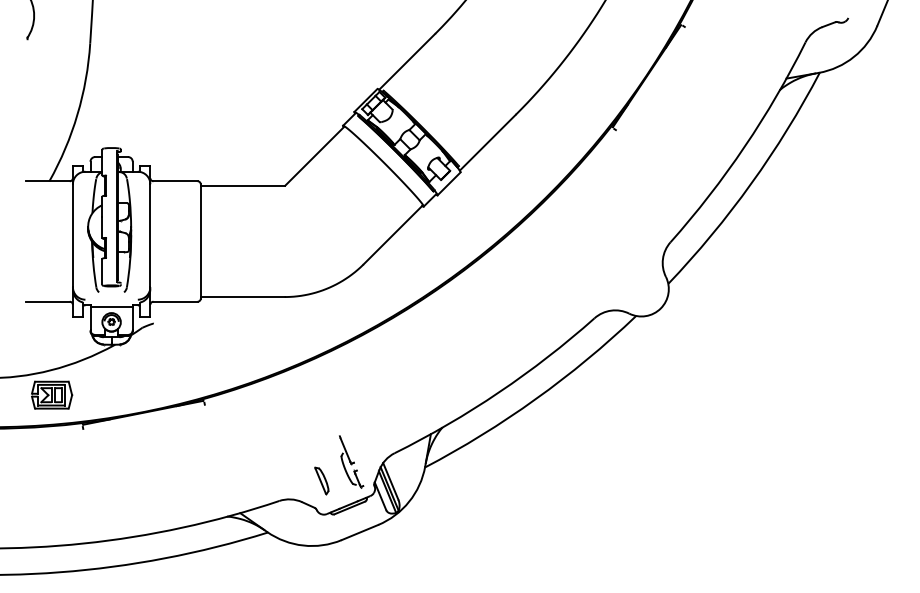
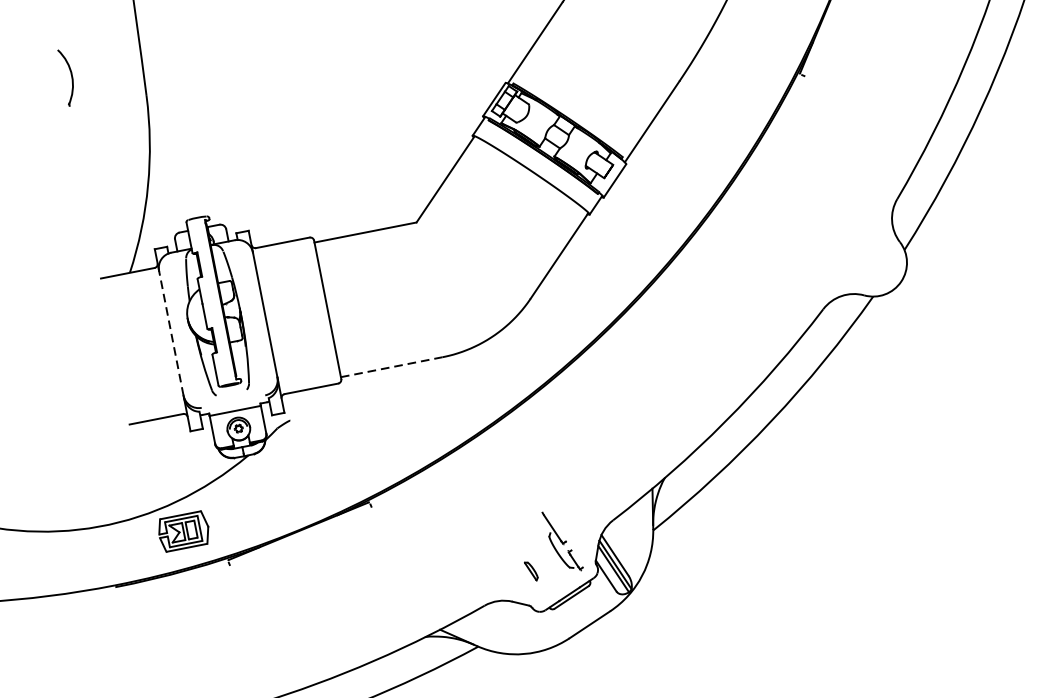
line: (72, 235) -> (170, 333), solid -> dashed
line: (242, 297) -> (391, 367), solid -> dashed
part: (321, 480) -> (530, 570), size x0.6

